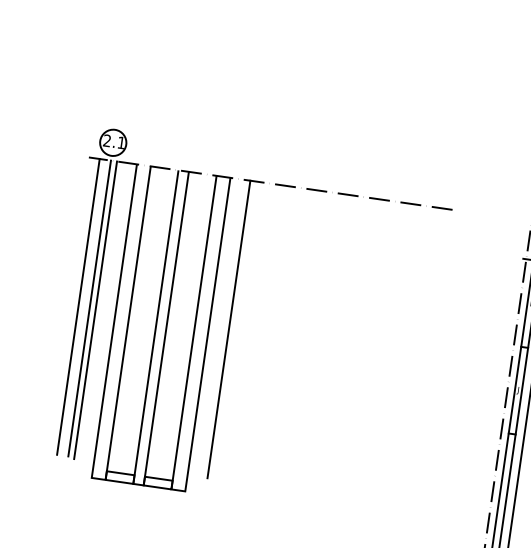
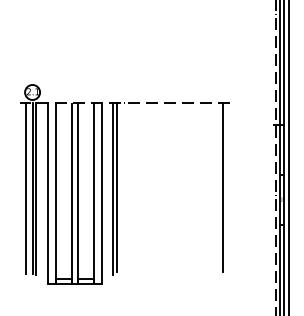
line: (234, 328) -> (116, 187), added
line: (420, 355) -> (223, 187), added

